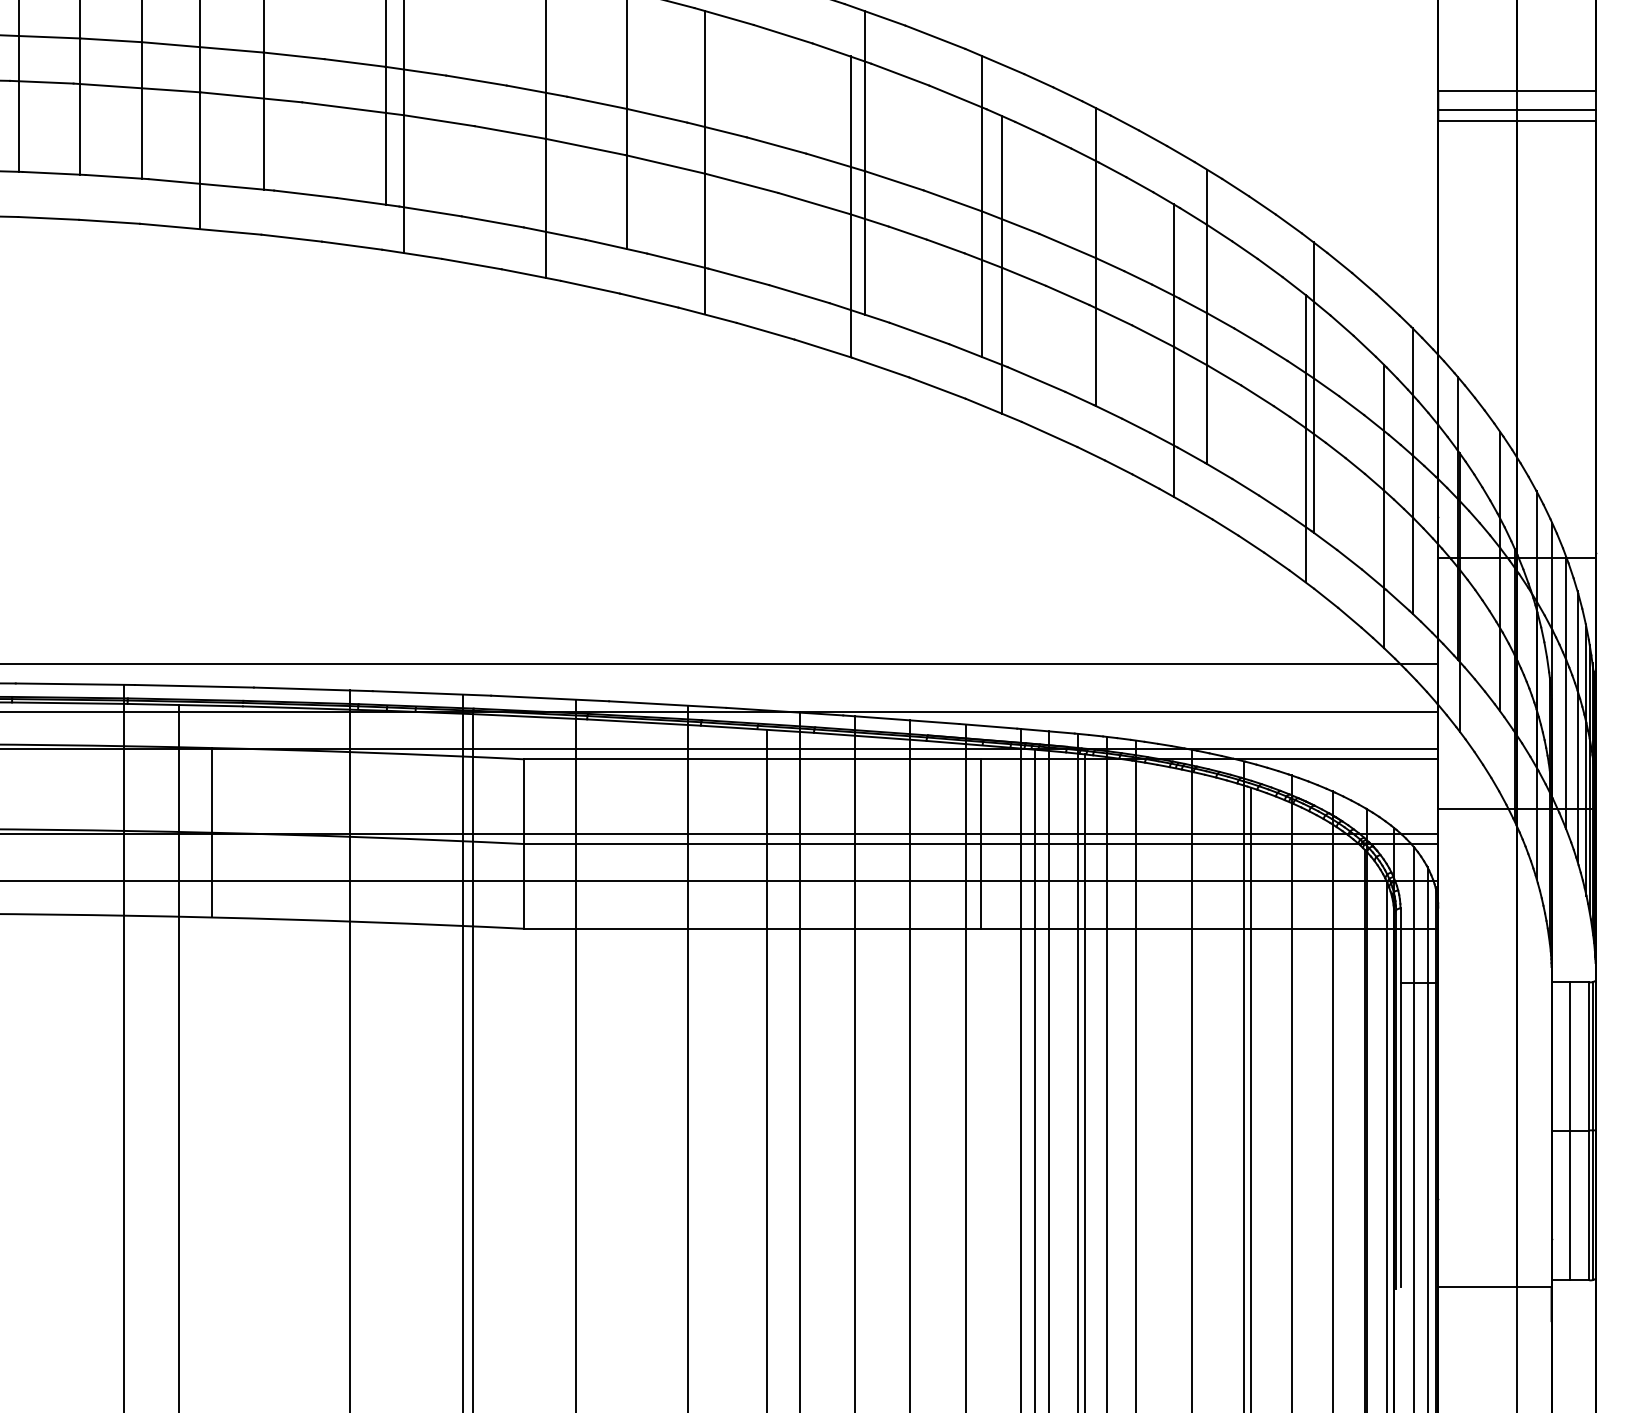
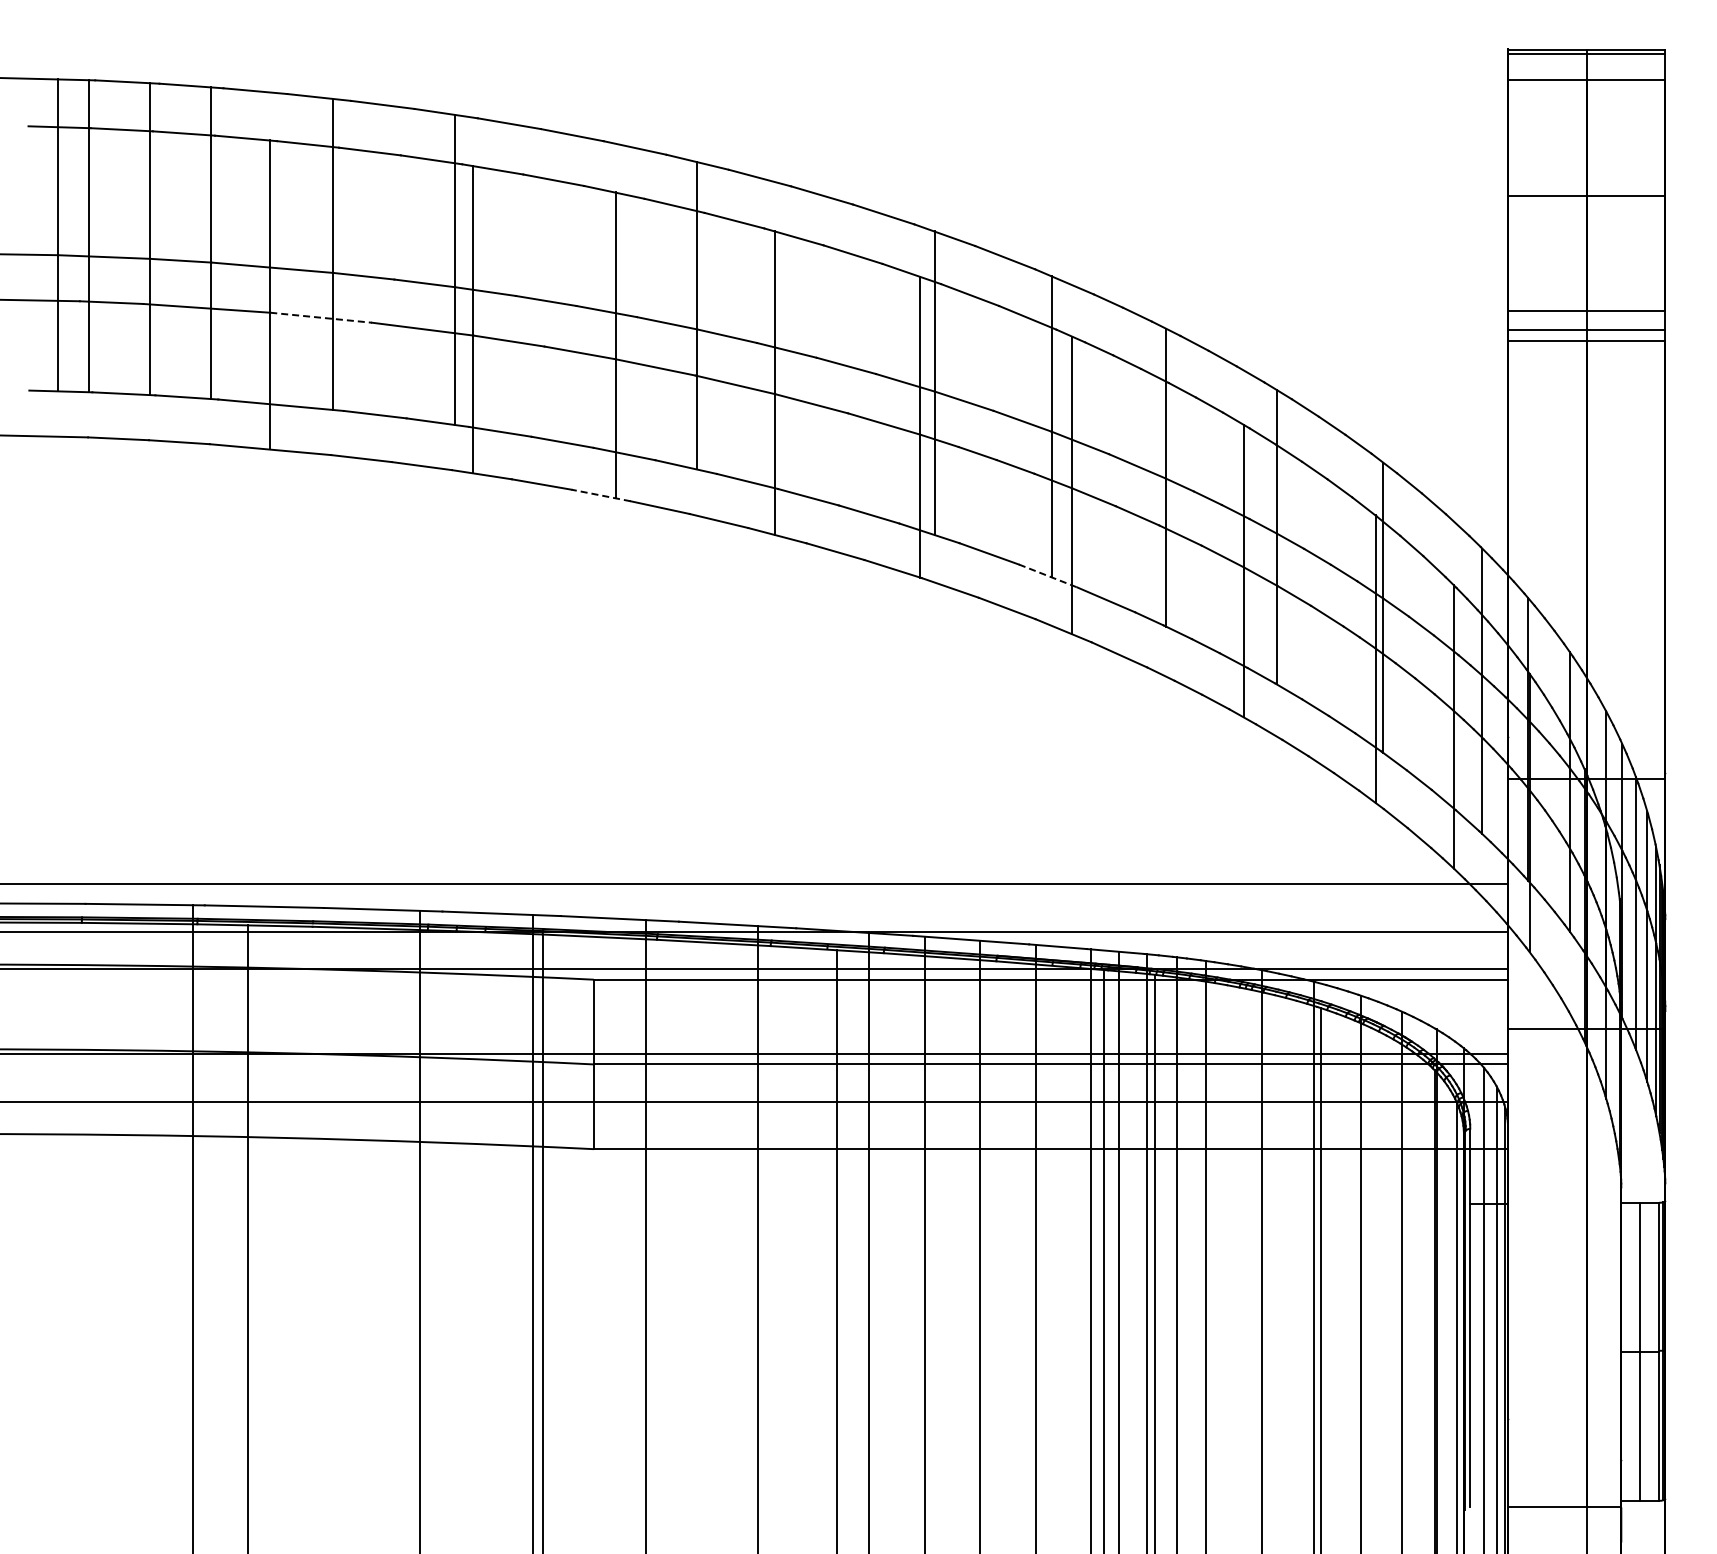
line: (251, 97) -> (321, 317), solid -> dashed
line: (530, 275) -> (600, 495), solid -> dashed
line: (978, 356) -> (1048, 576), solid -> dashed
line: (211, 832) -> (281, 1052), removed
line: (981, 844) -> (1051, 1064), removed

